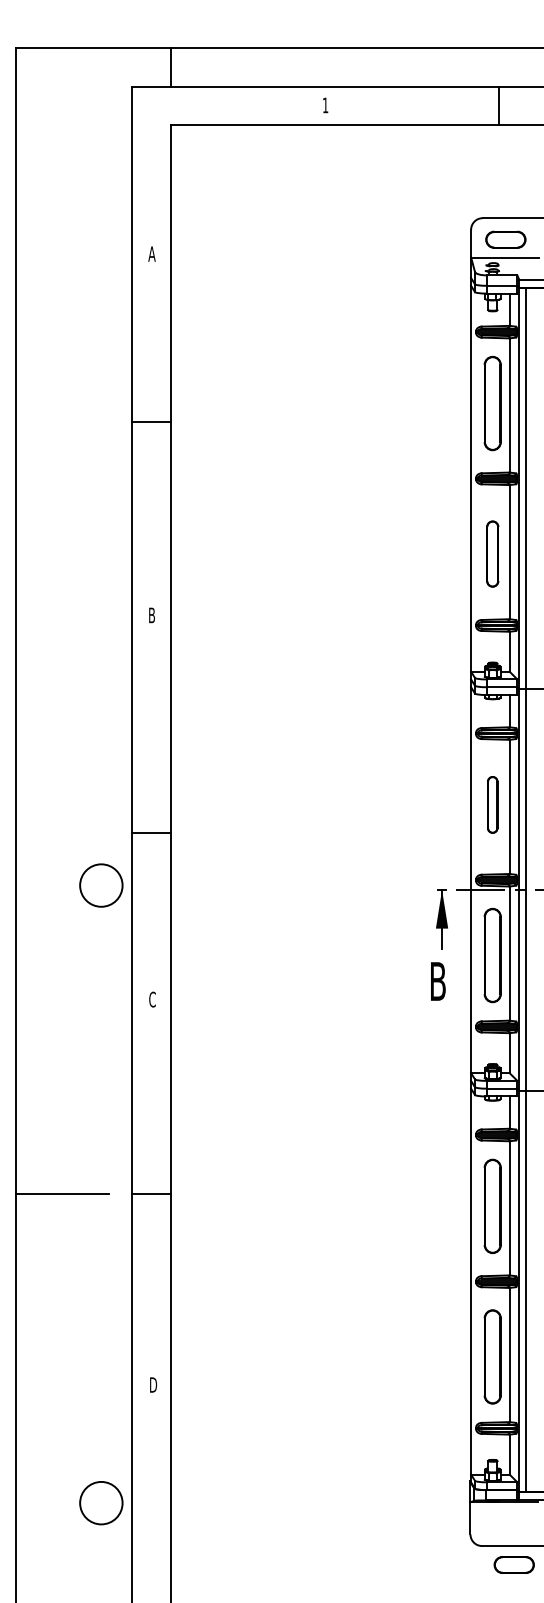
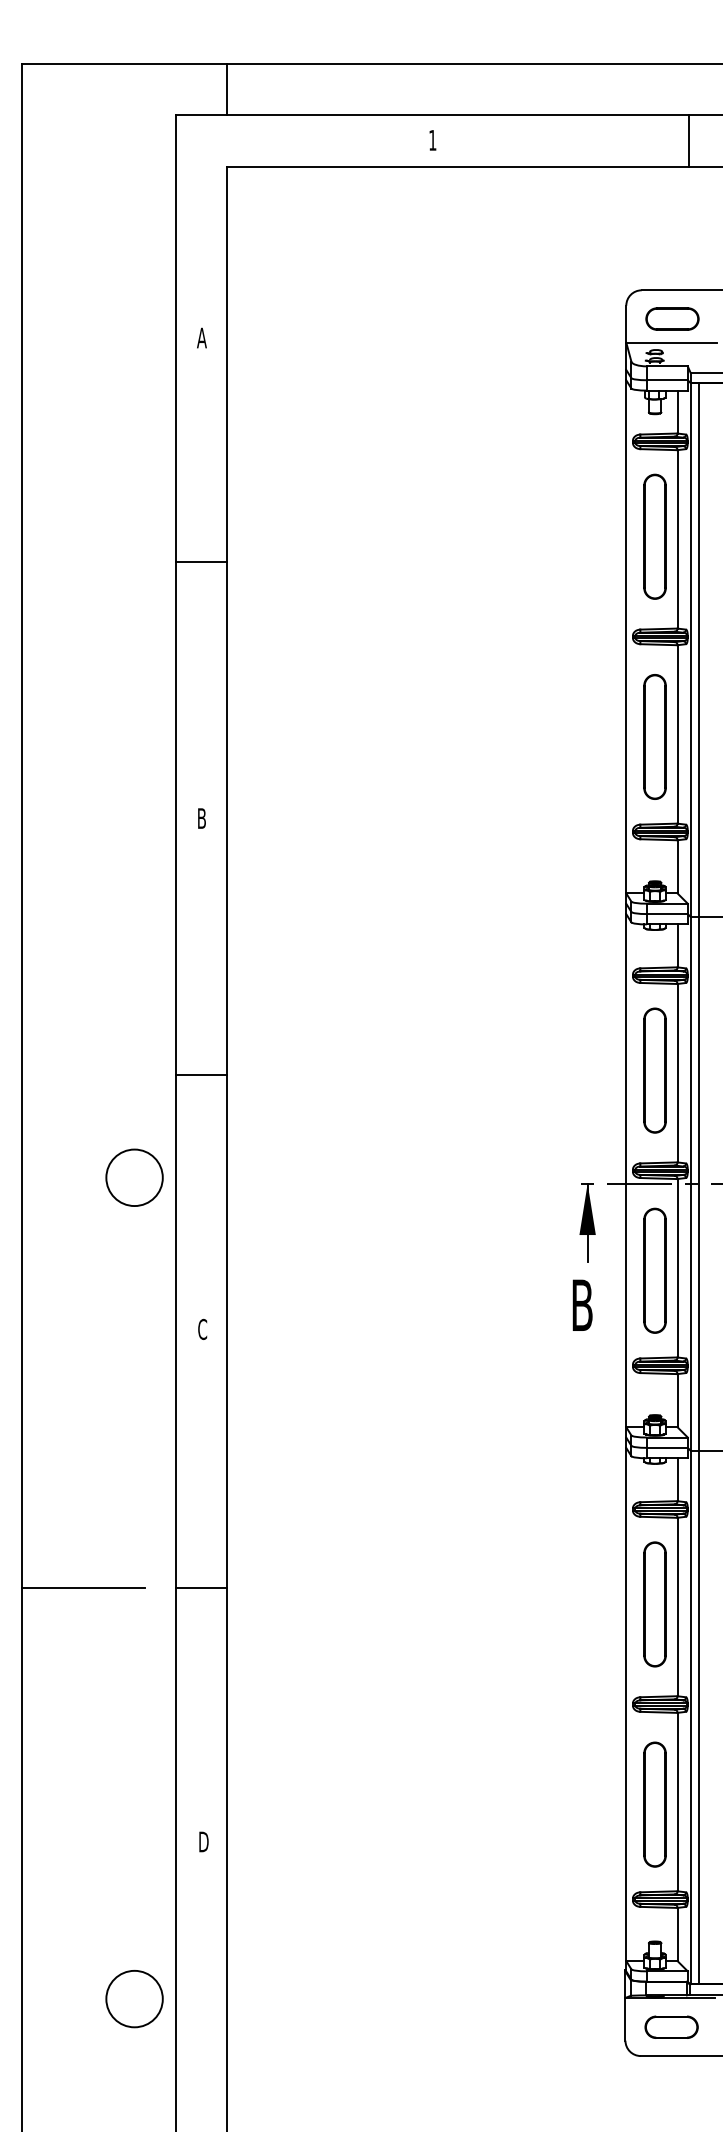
line: (498, 105) -> (688, 140), moved
part: (492, 553) -> (654, 736), size x1.43
part: (492, 804) -> (654, 1070), size x1.67
line: (150, 833) -> (200, 1075), moved
part: (514, 1564) -> (671, 2026), moved

